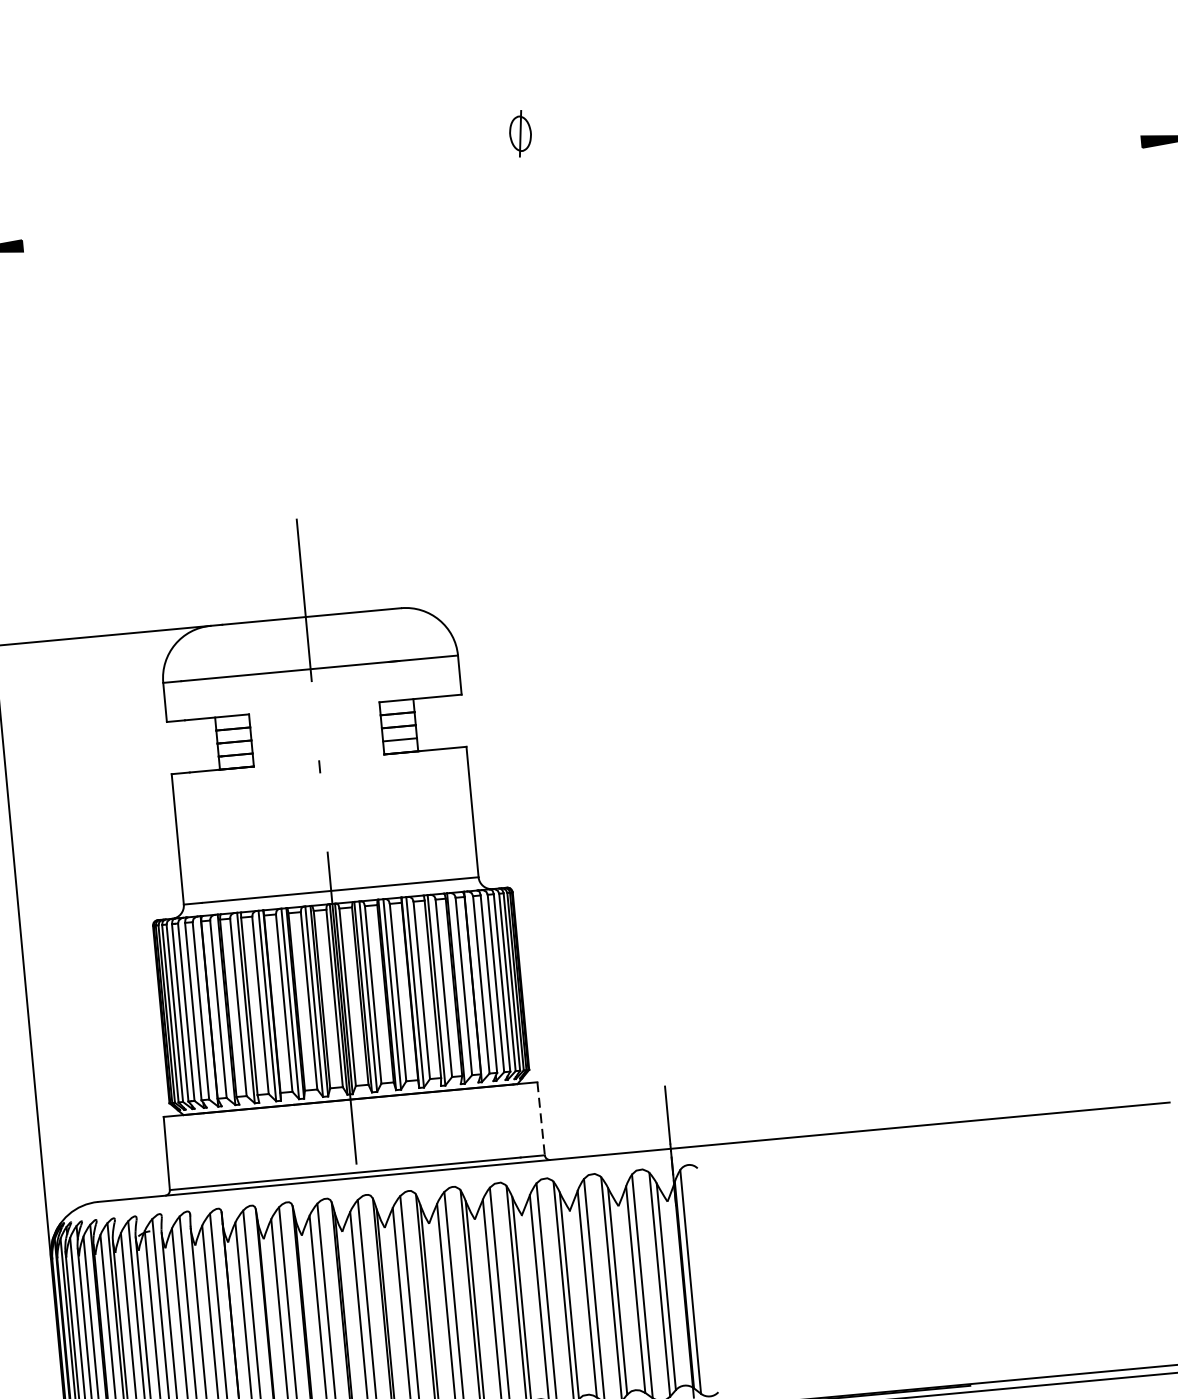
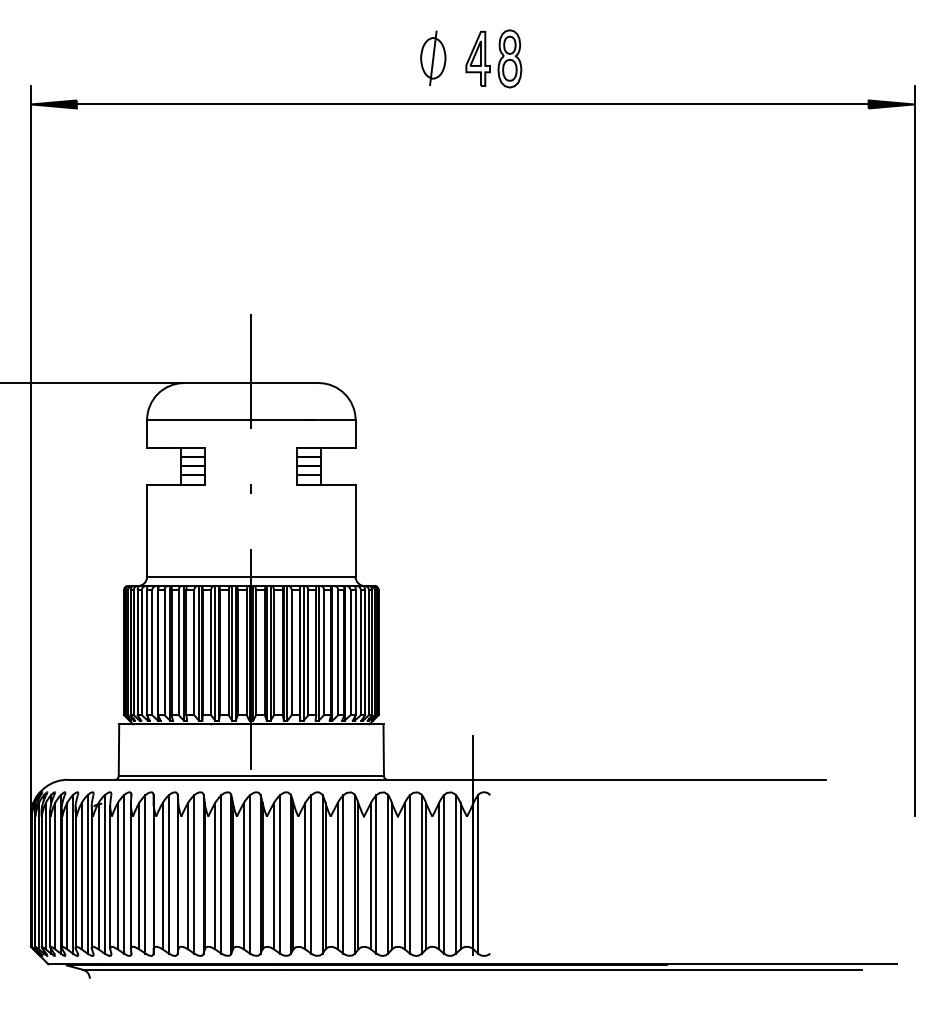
part: (614, 126) -> (499, 59), added
part: (520, 132) -> (433, 57), size x1.67
line: (581, 194) -> (472, 104), added
line: (540, 1119) -> (383, 750), dashed -> solid

